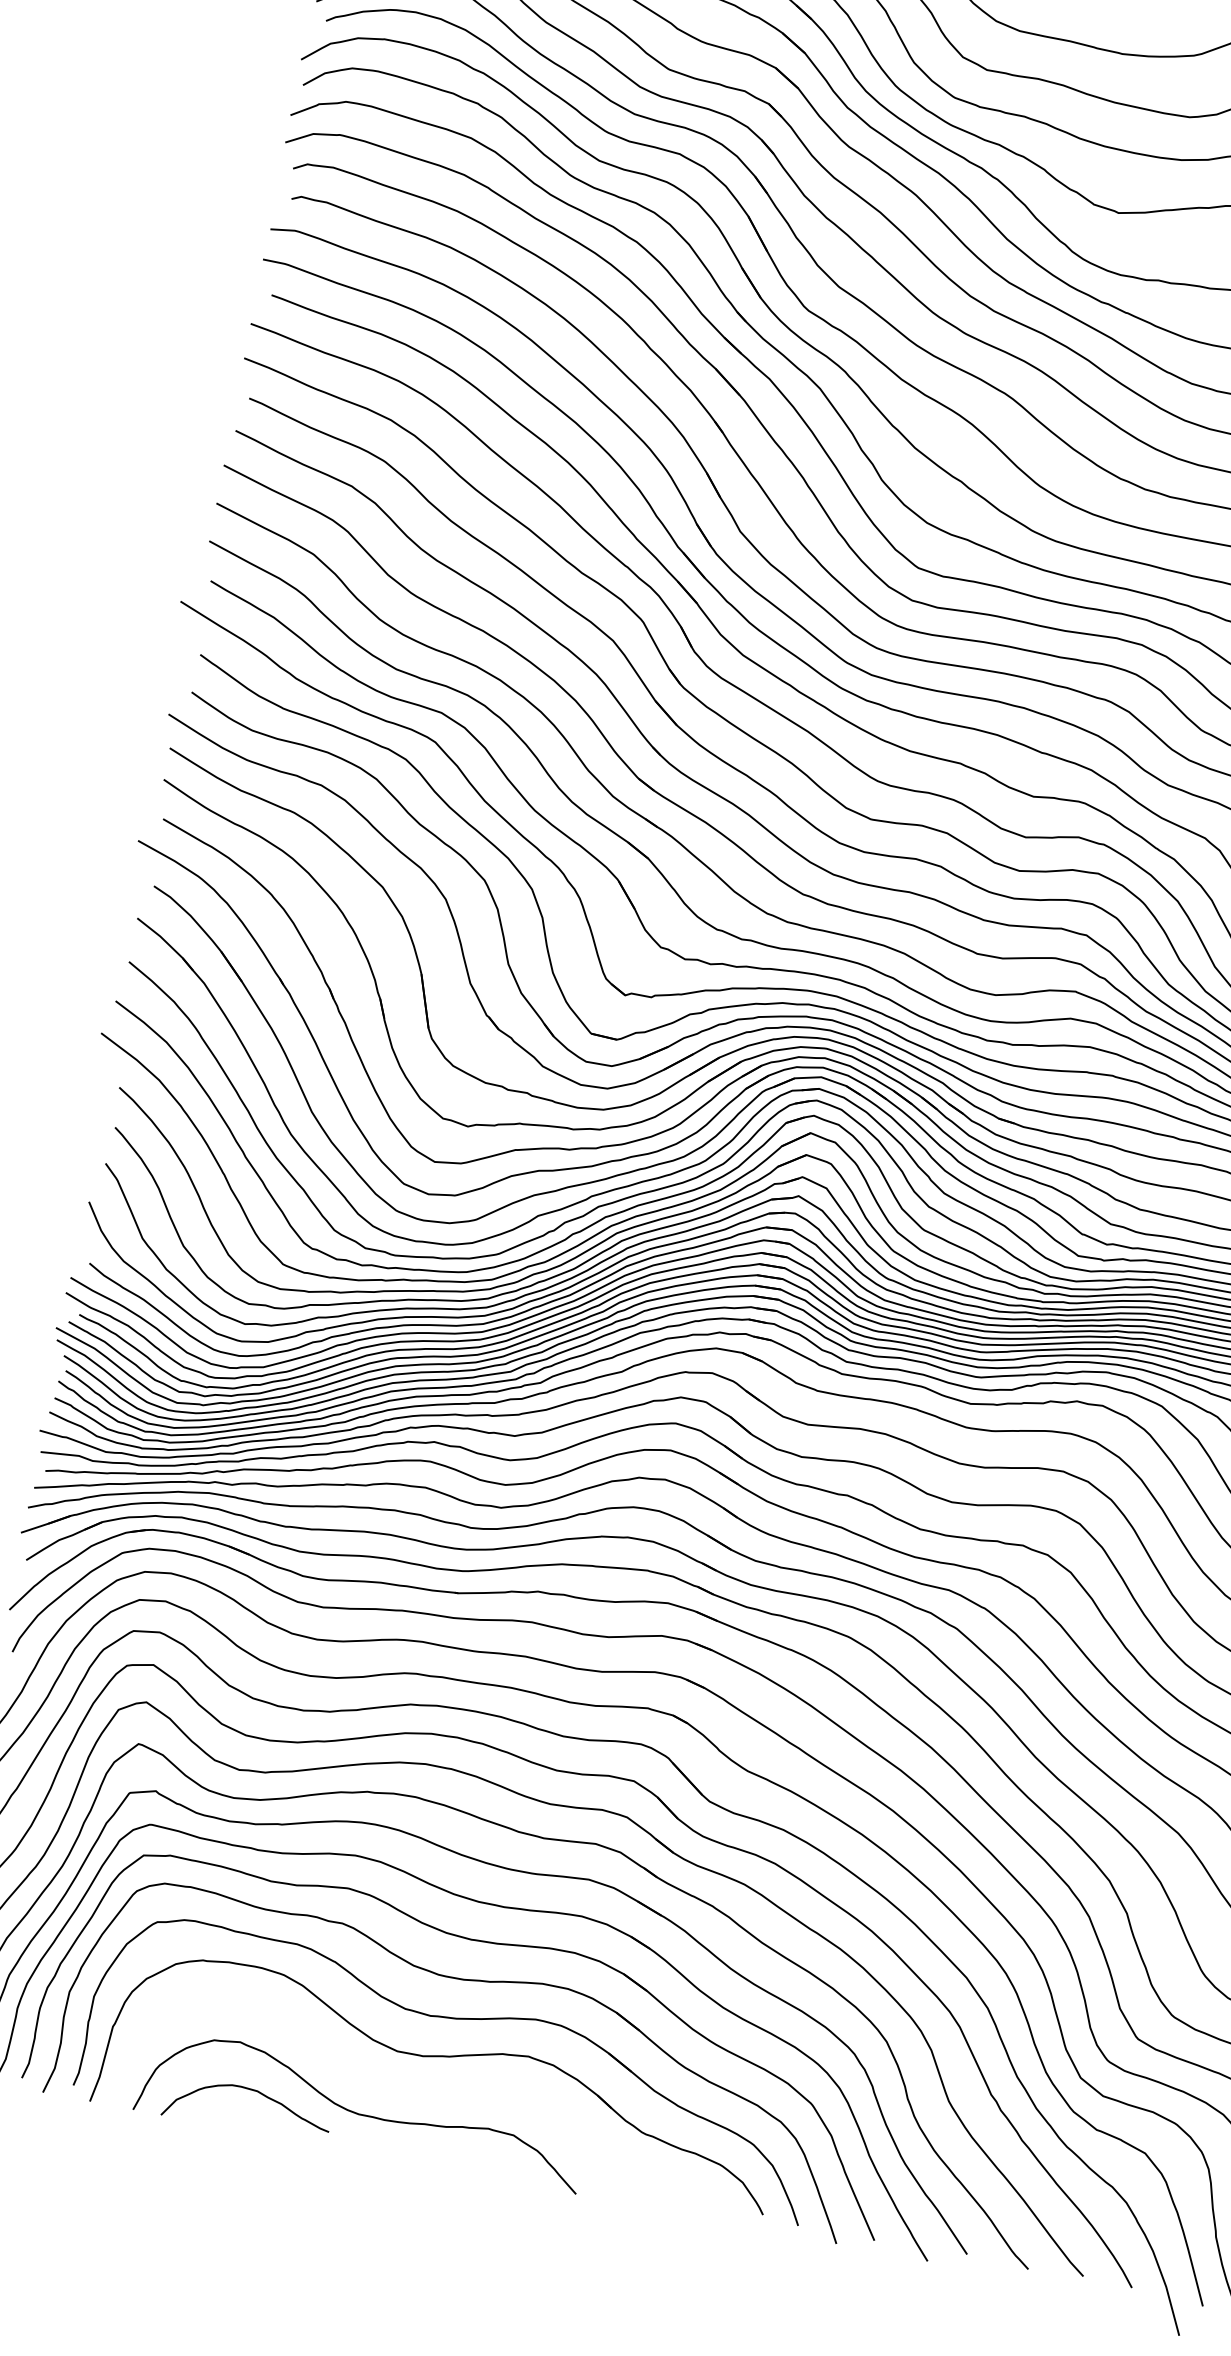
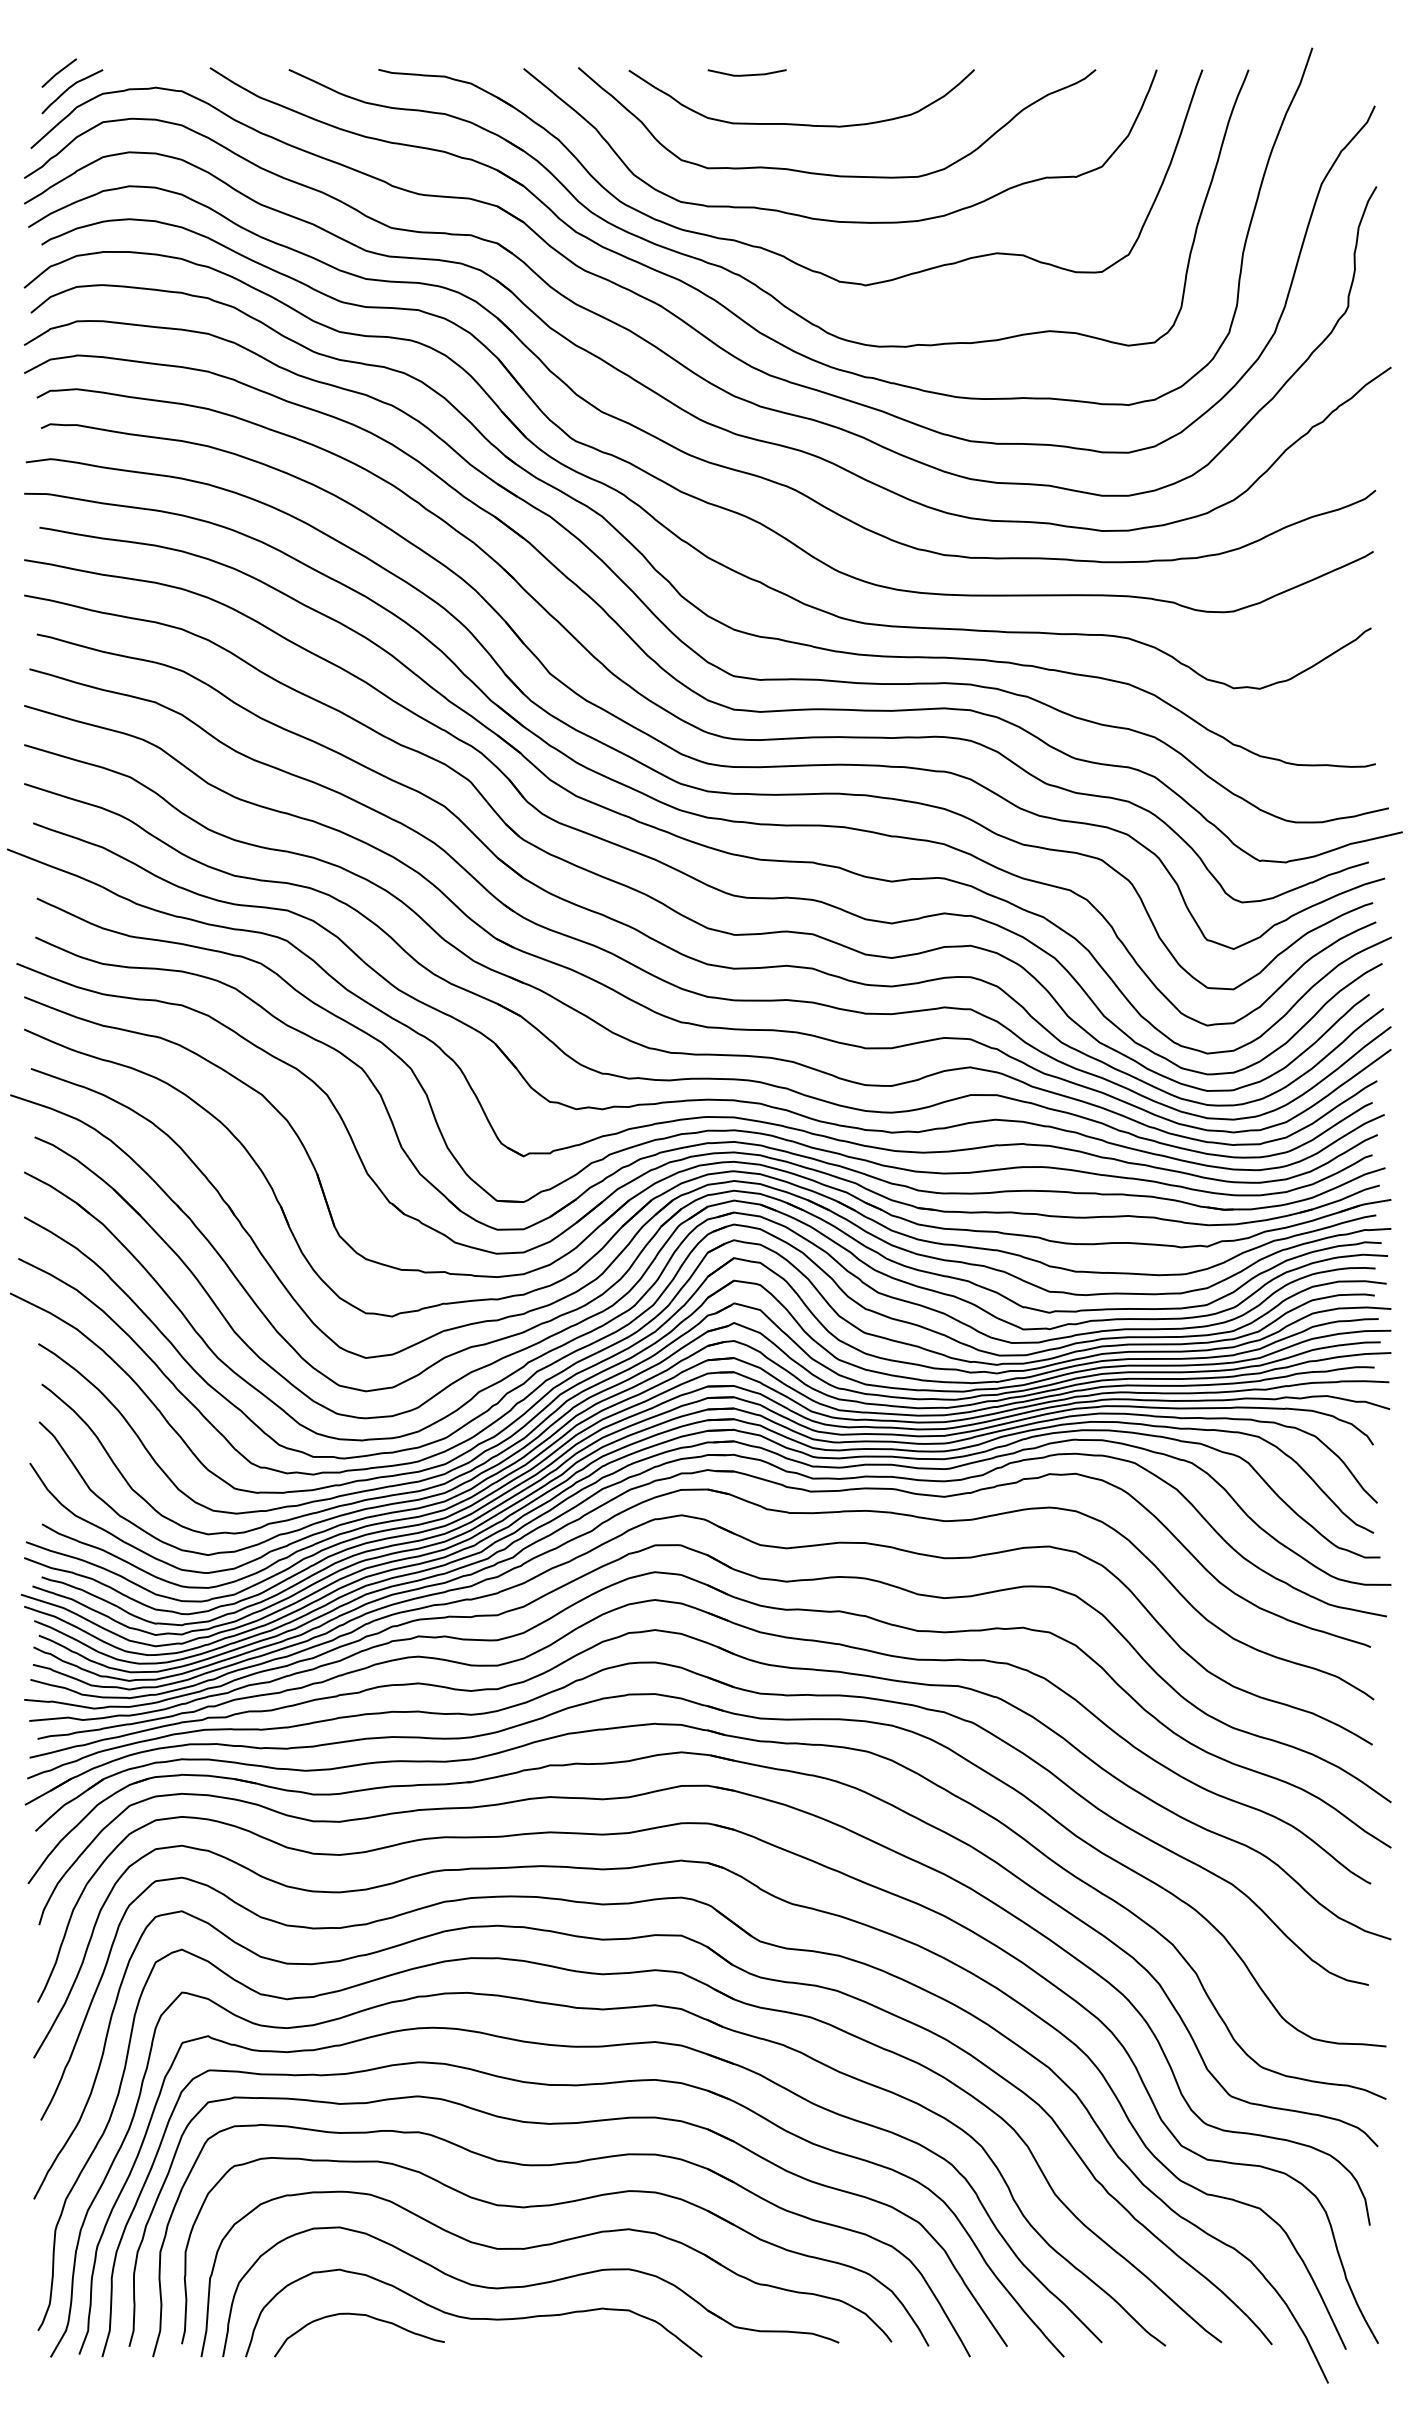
part: (421, 2098) -> (530, 2291), added

